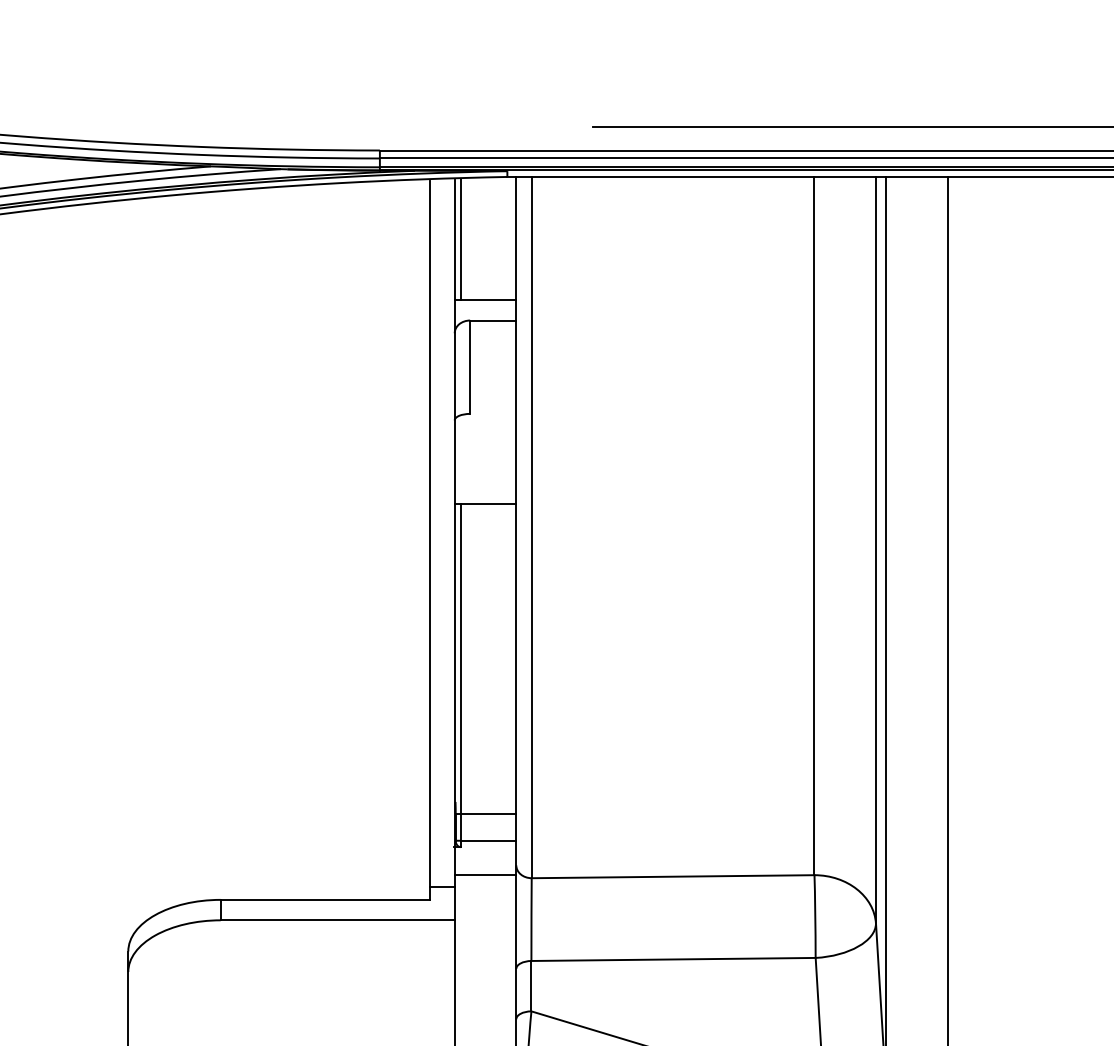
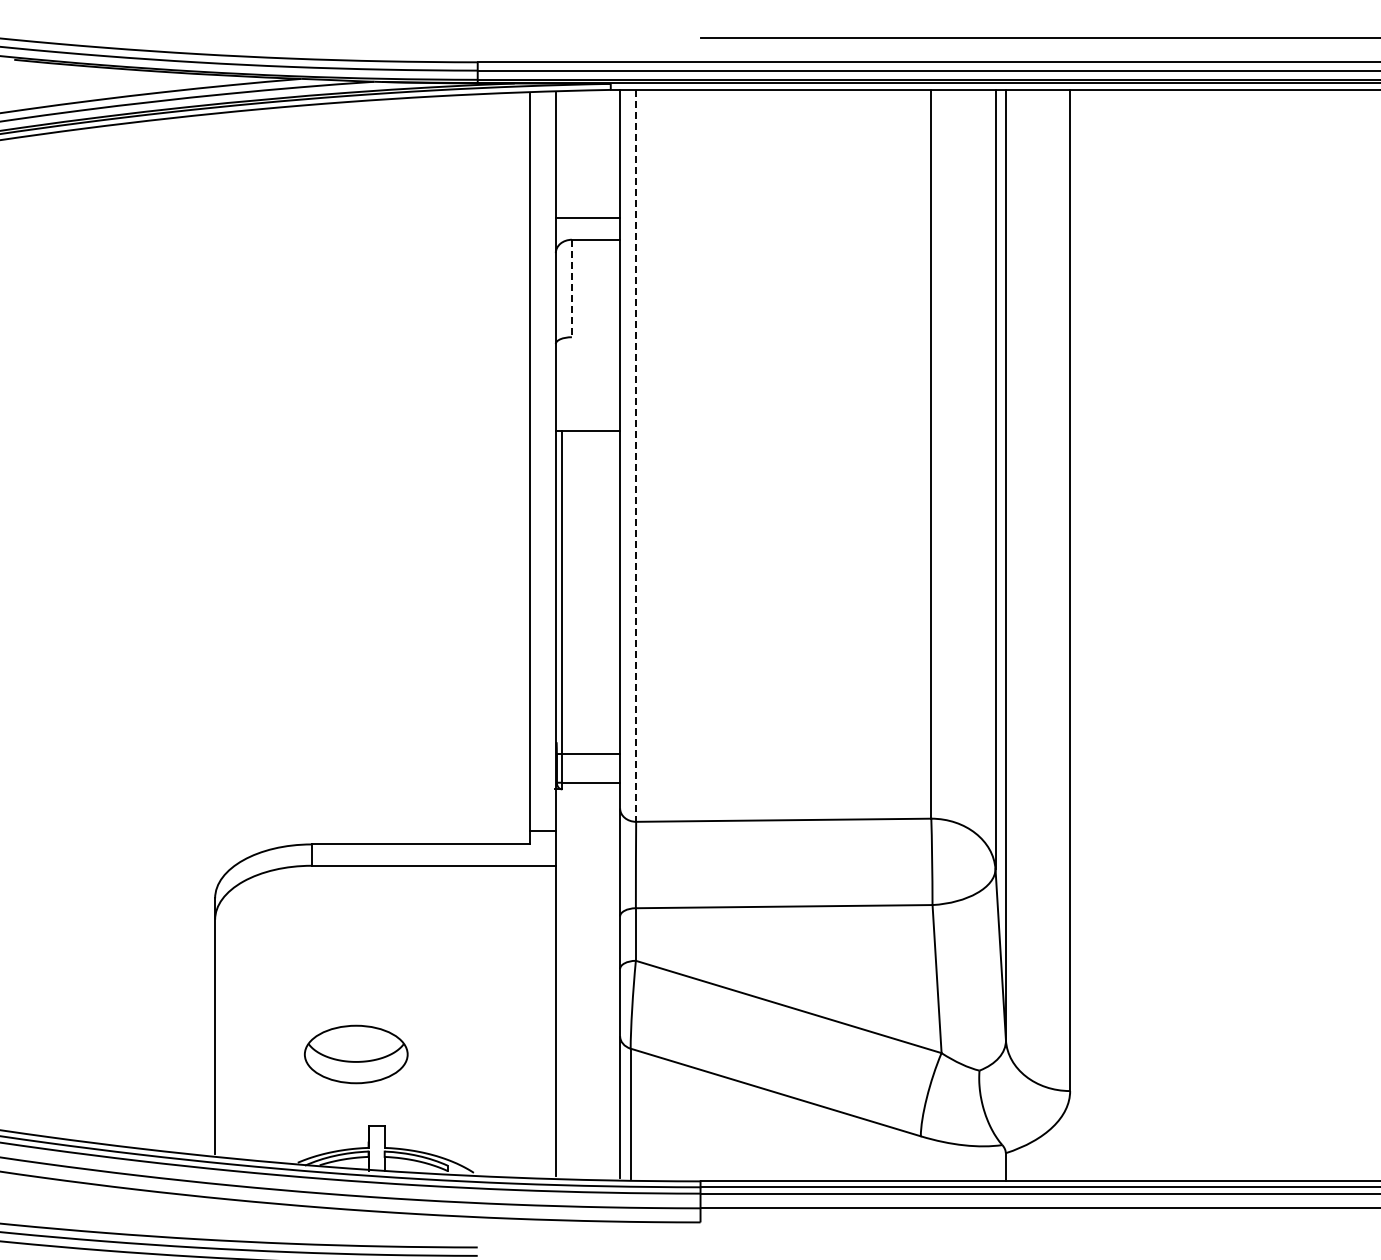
line: (461, 239) -> (562, 155), removed
line: (469, 367) -> (571, 288), solid -> dashed
line: (532, 527) -> (636, 455), solid -> dashed
line: (485, 875) -> (587, 818), removed

